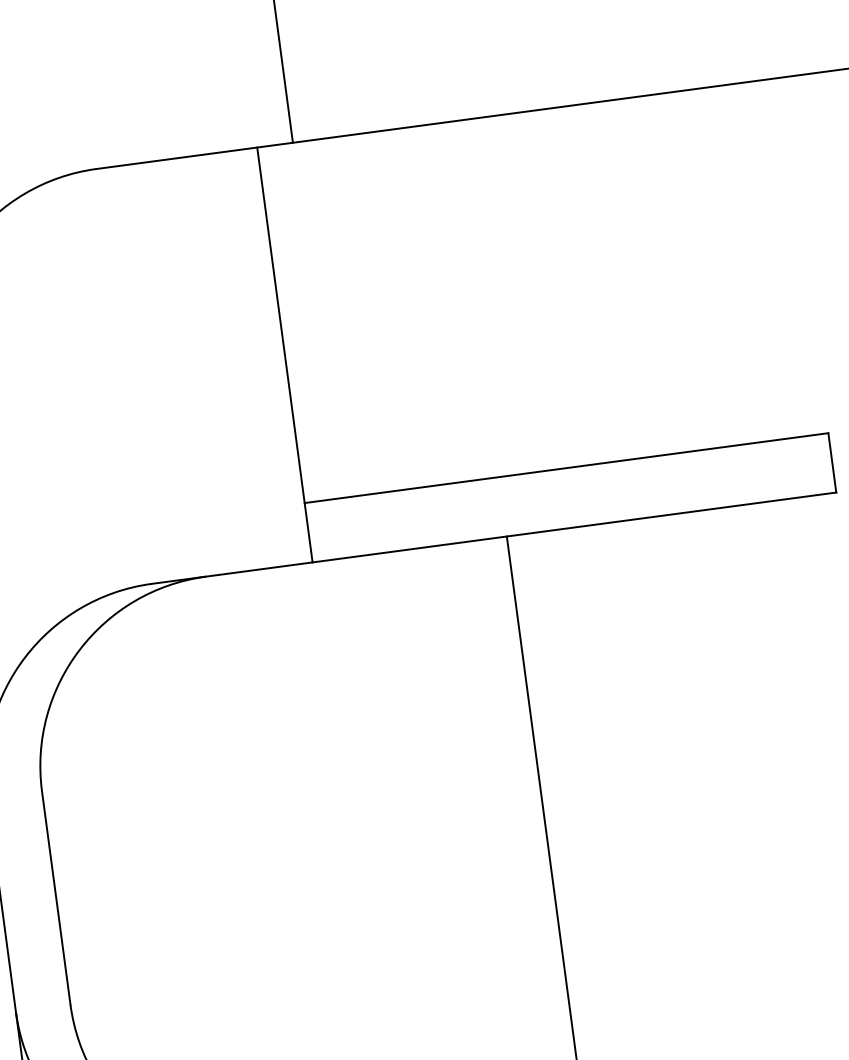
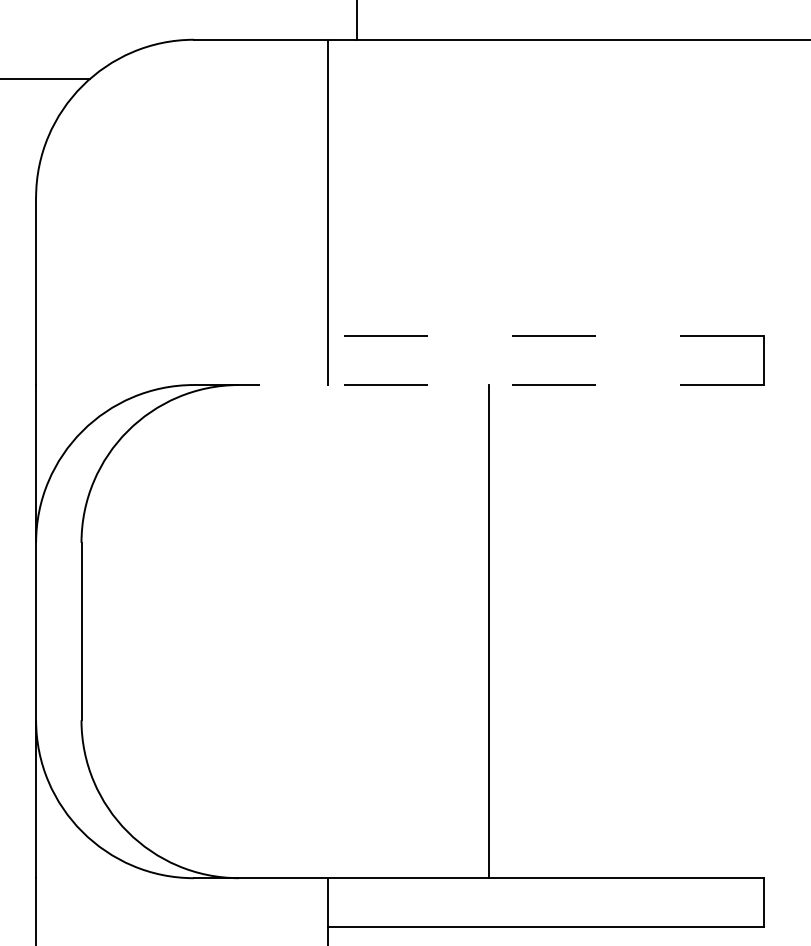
line: (566, 467) -> (545, 335), solid -> dashed
line: (493, 538) -> (478, 385), solid -> dashed

